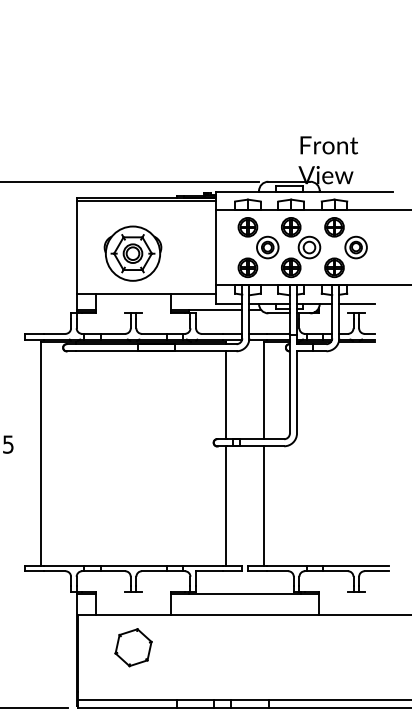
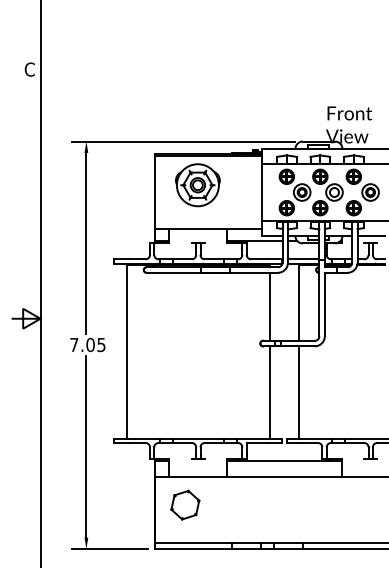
part: (132, 254) -> (197, 185), moved
part: (133, 646) -> (185, 504), moved

